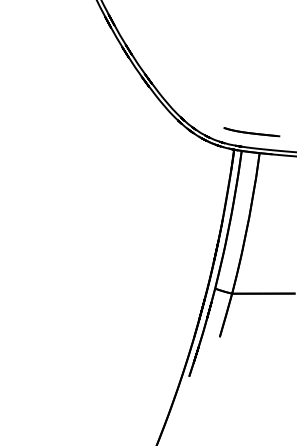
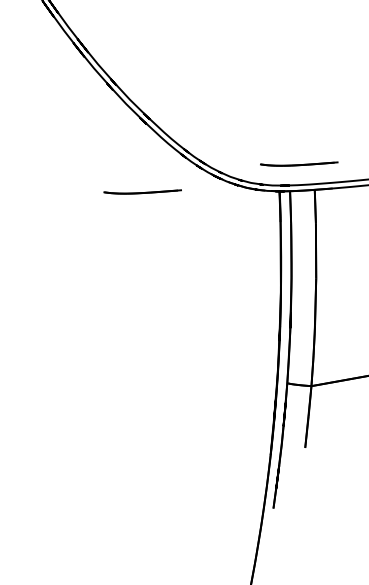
part: (135, 132) -> (142, 191), added

